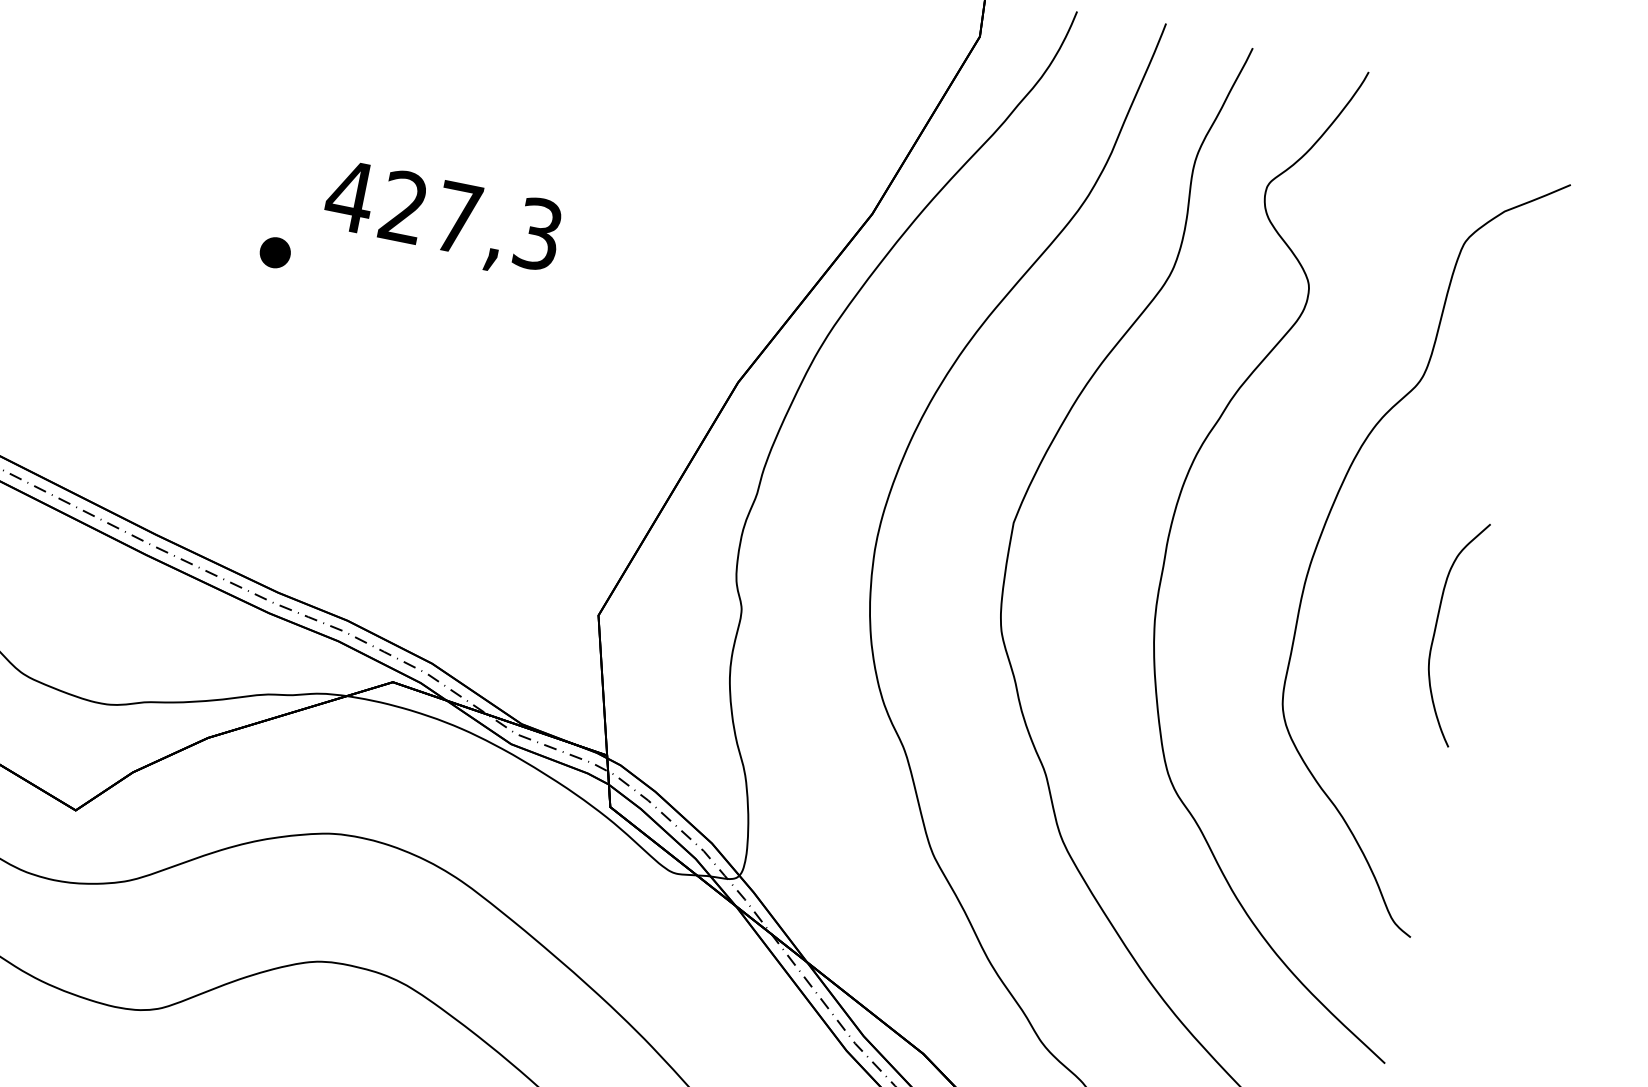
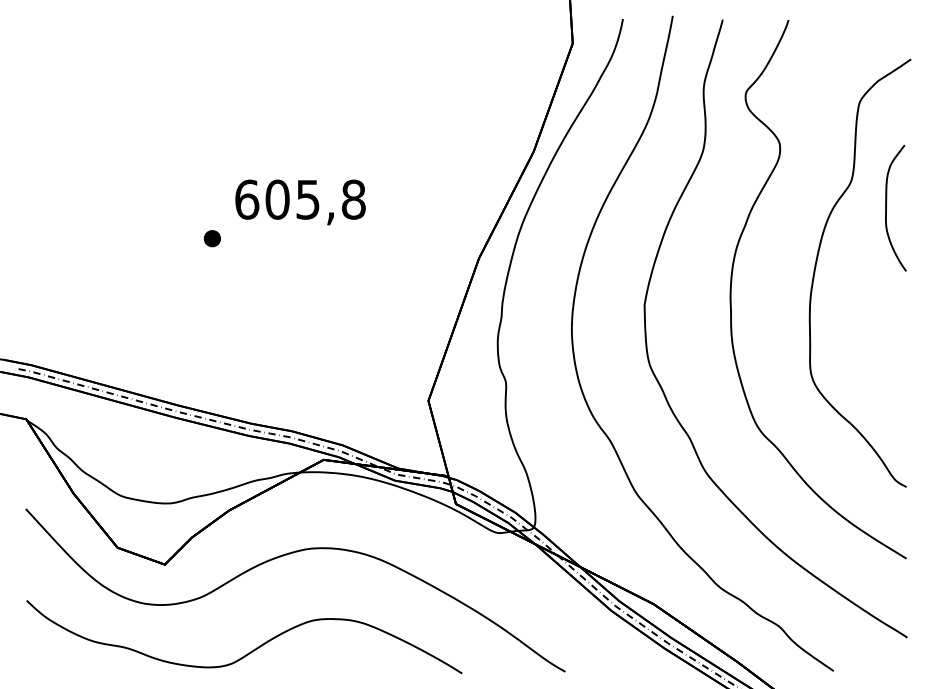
text: (442, 214) -> (299, 199), 427,3 -> 605,8
curve: (1436, 627) -> (886, 207), moved

